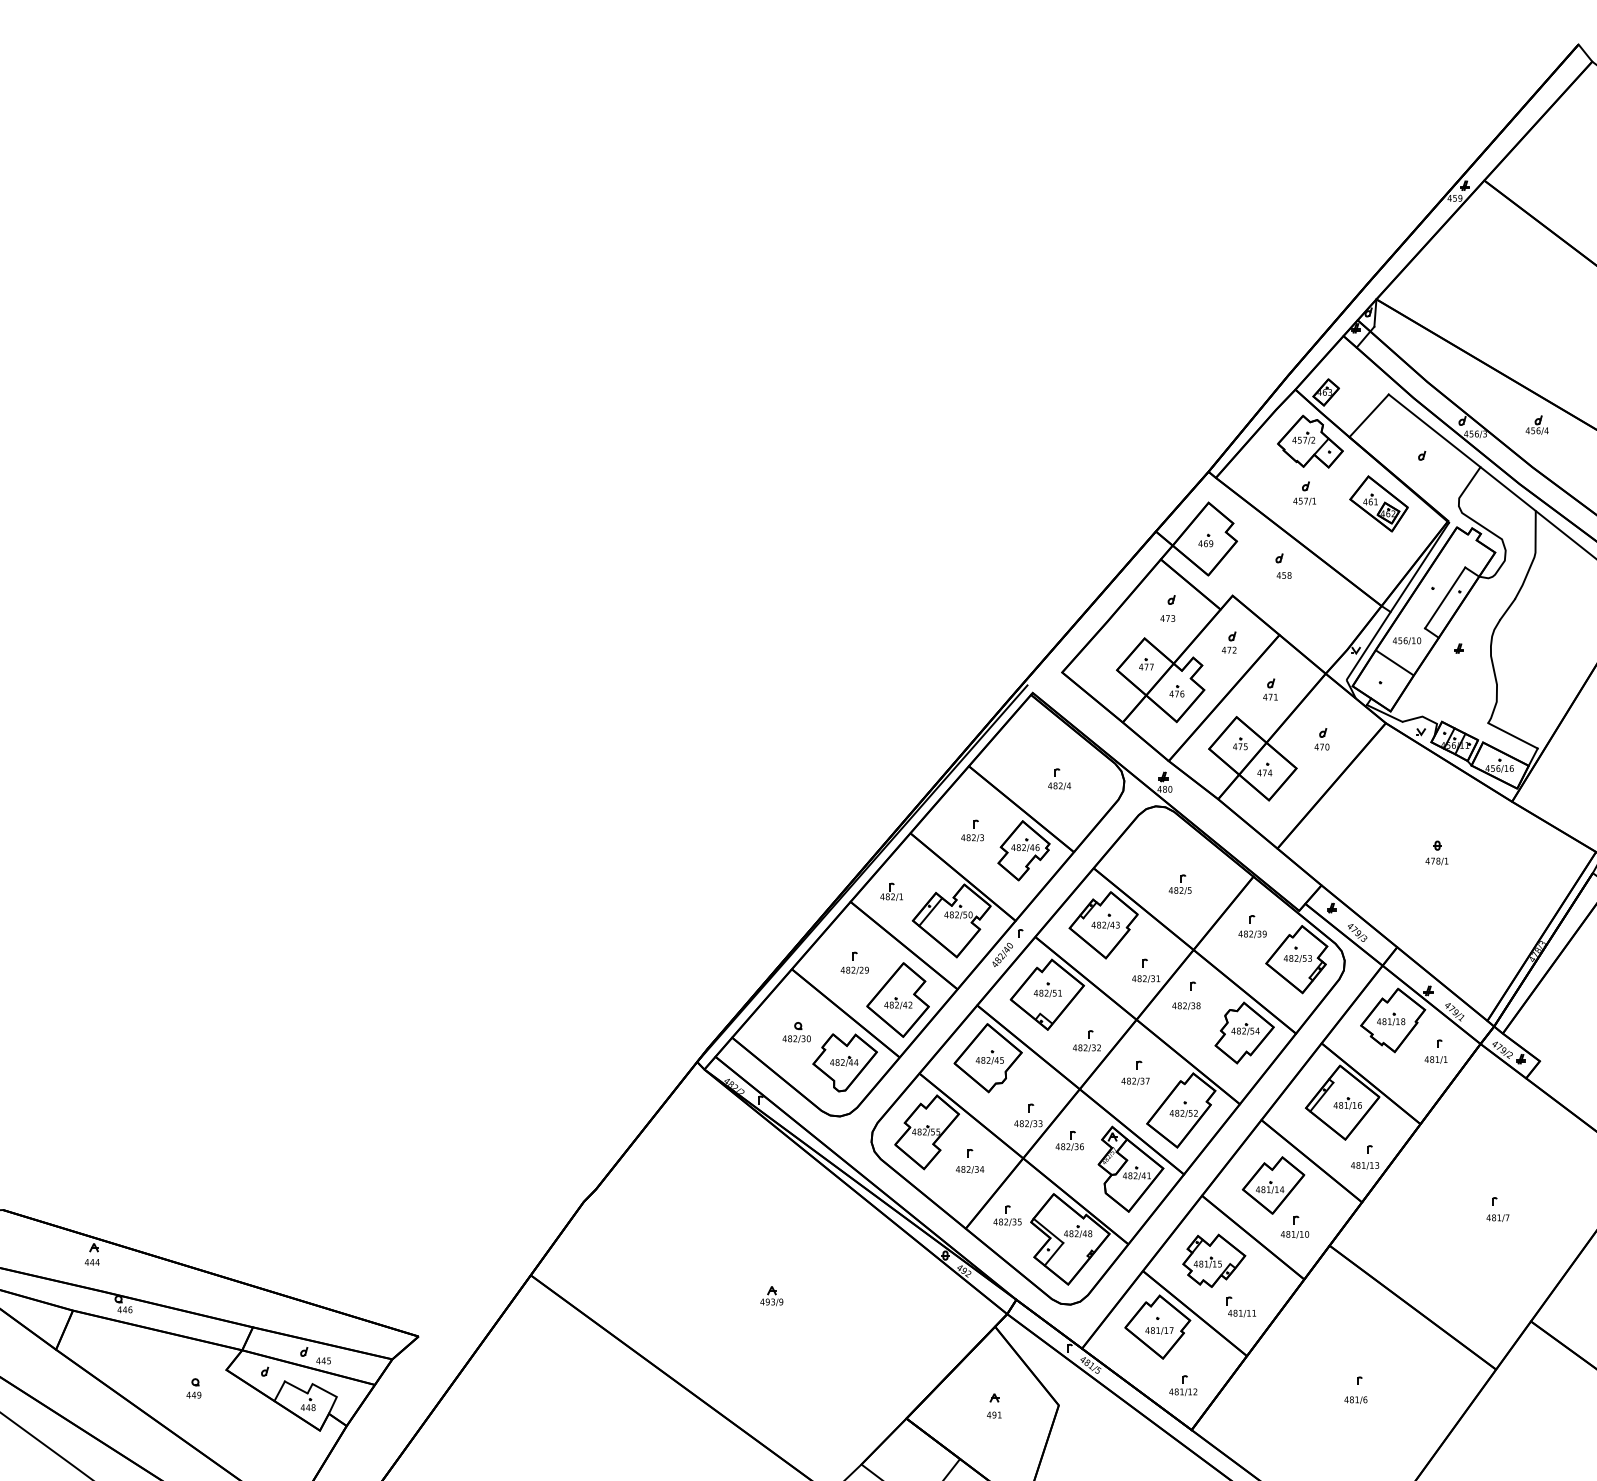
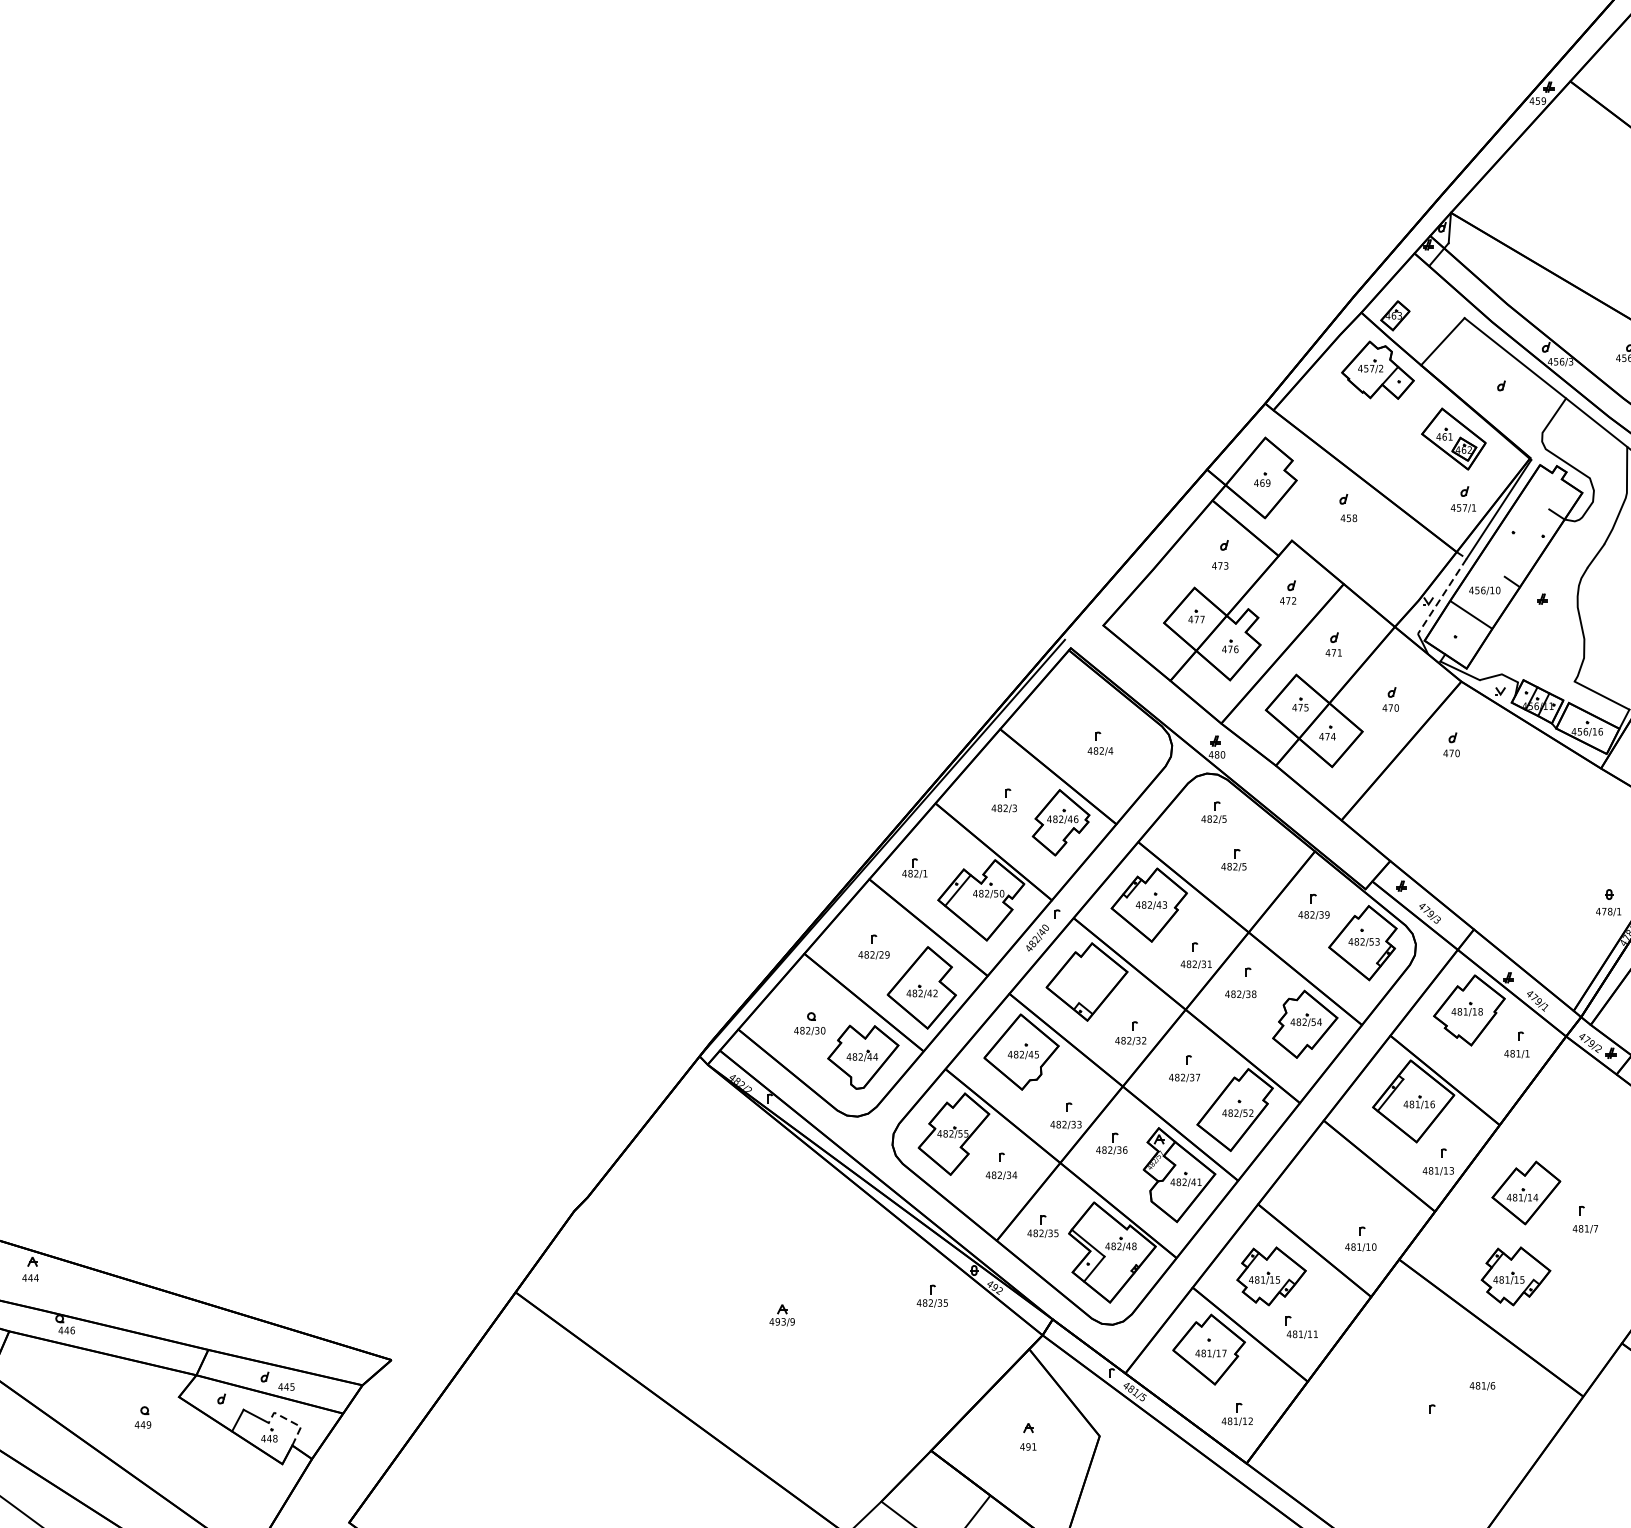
part: (1304, 493) -> (1463, 499), moved
line: (1445, 597) -> (1527, 542), removed
line: (1371, 641) -> (1445, 591), solid -> dashed
part: (1376, 780) -> (1451, 745), added
part: (1161, 841) -> (1213, 812), added
part: (1436, 852) -> (1608, 902), moved
part: (1047, 989) -> (1087, 976), removed
part: (1273, 1185) -> (1526, 1192), moved
part: (1435, 1260) -> (1516, 1275), added
part: (907, 1278) -> (932, 1295), added
line: (328, 1392) -> (291, 1421), solid -> dashed
text: (1355, 1399) -> (1482, 1385), moved

